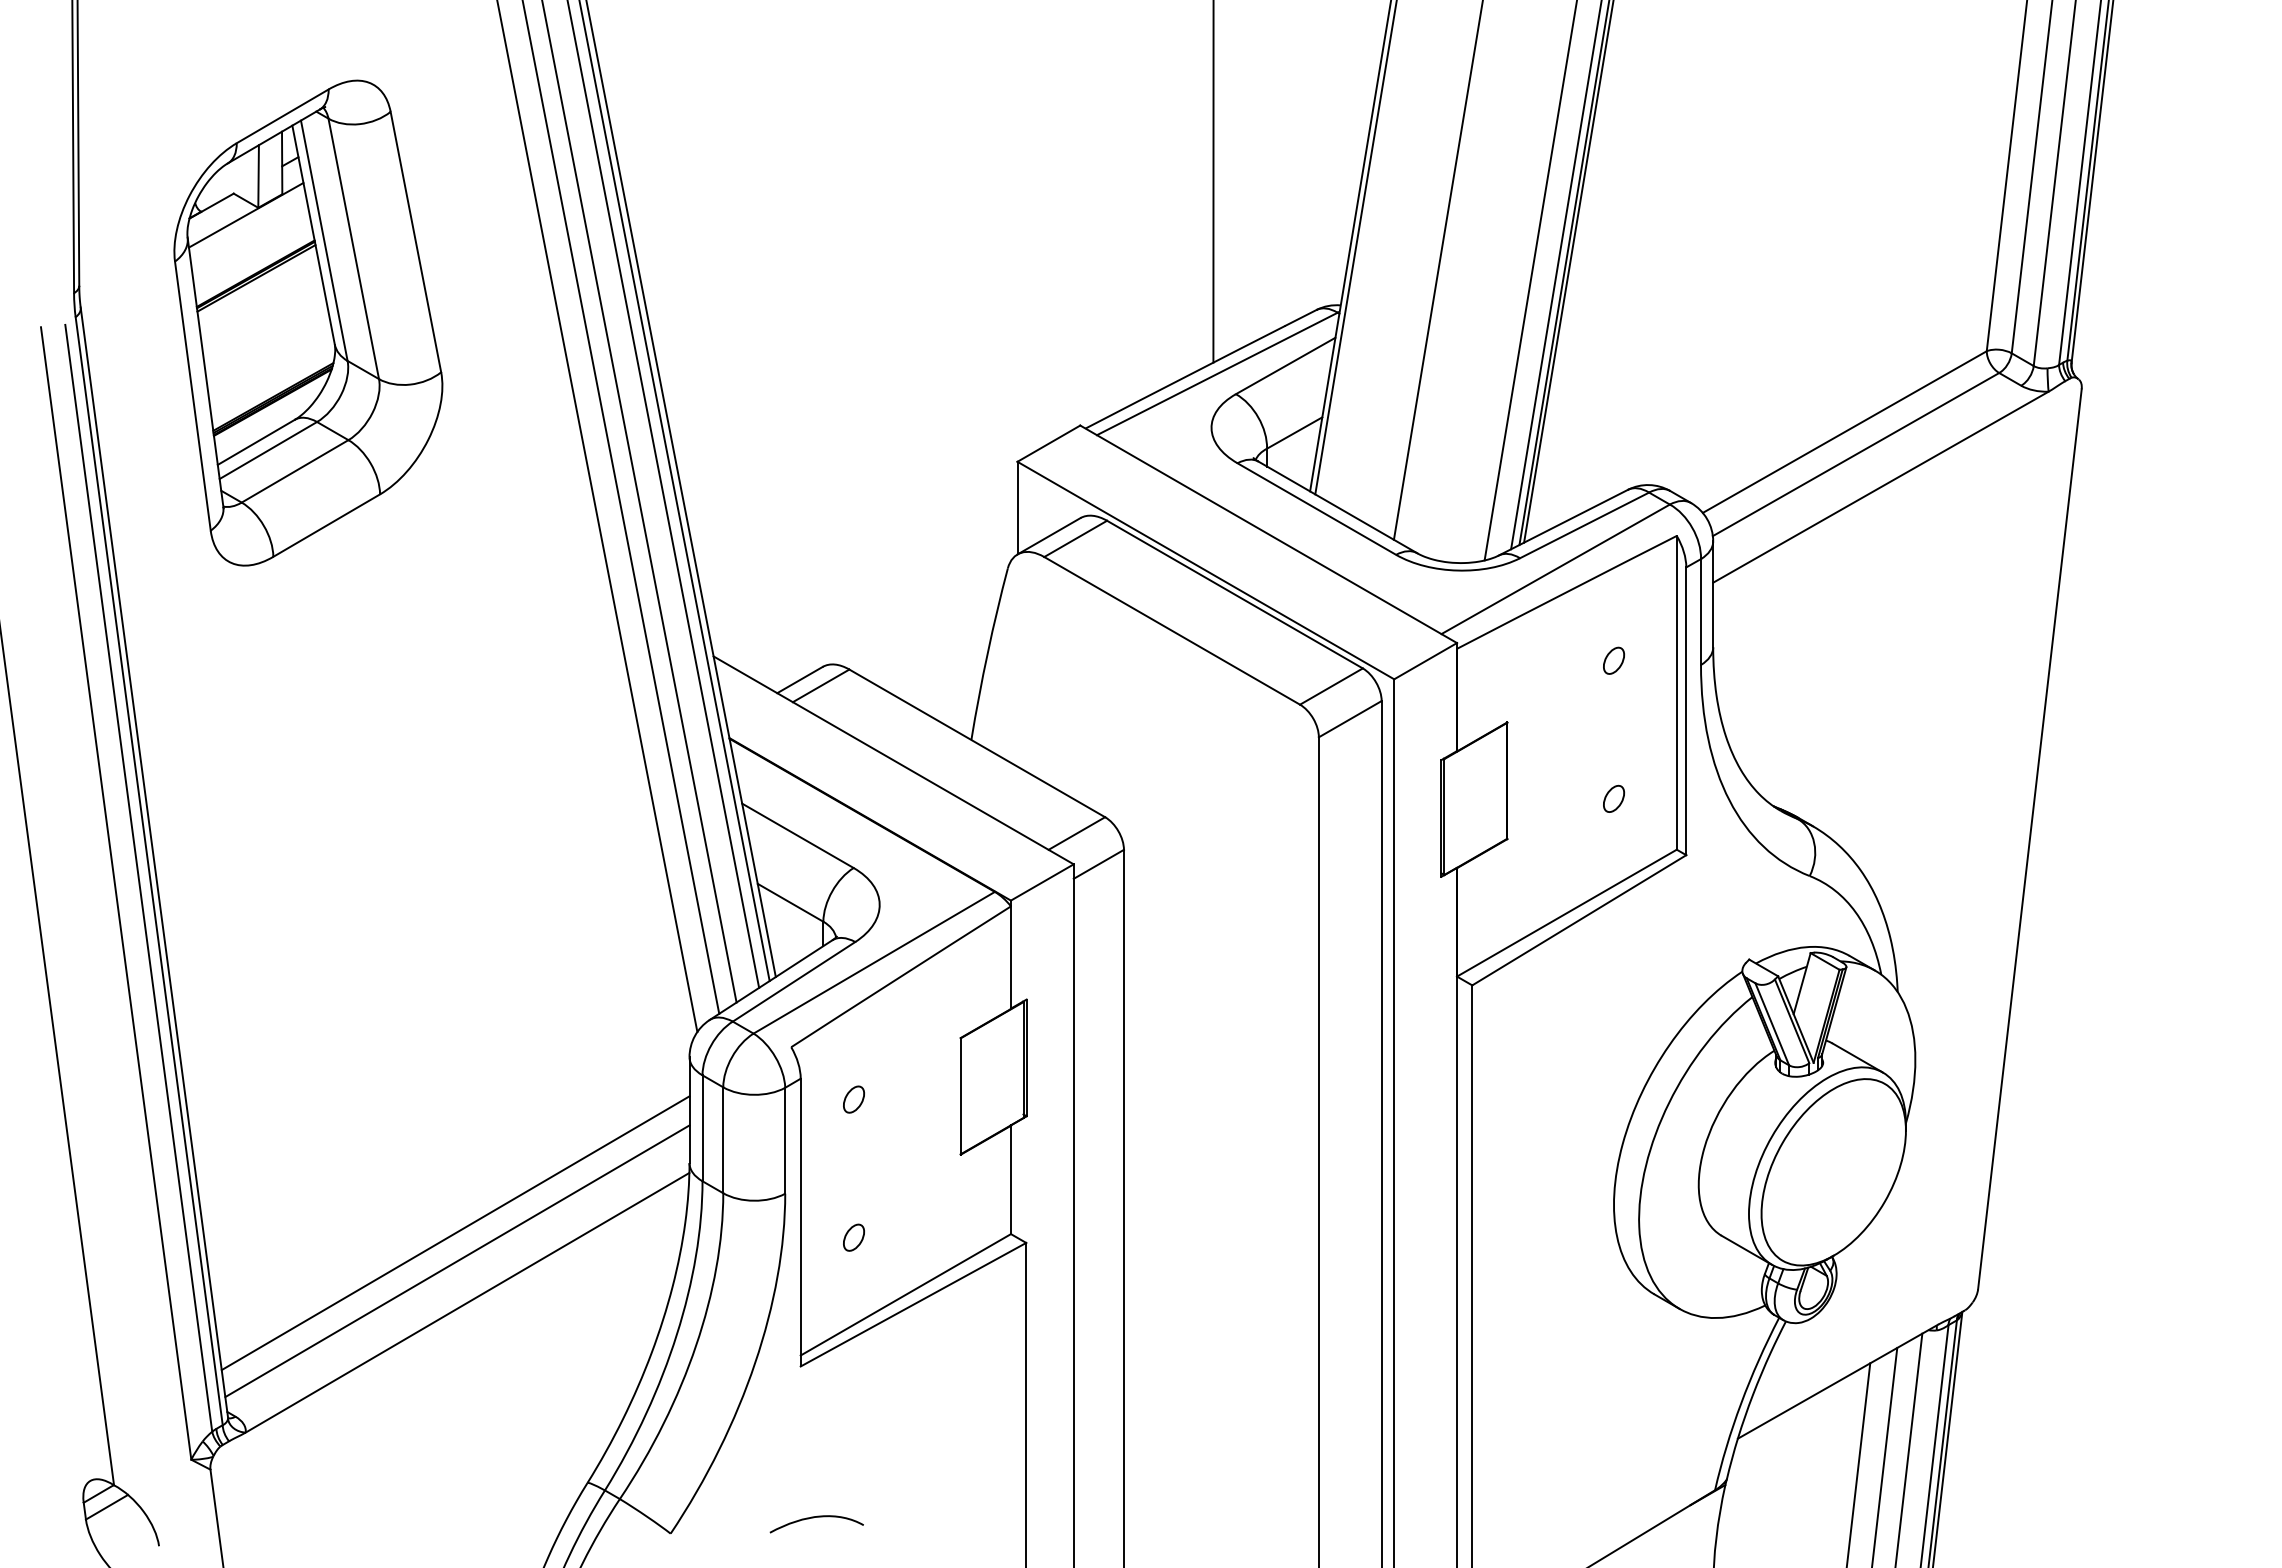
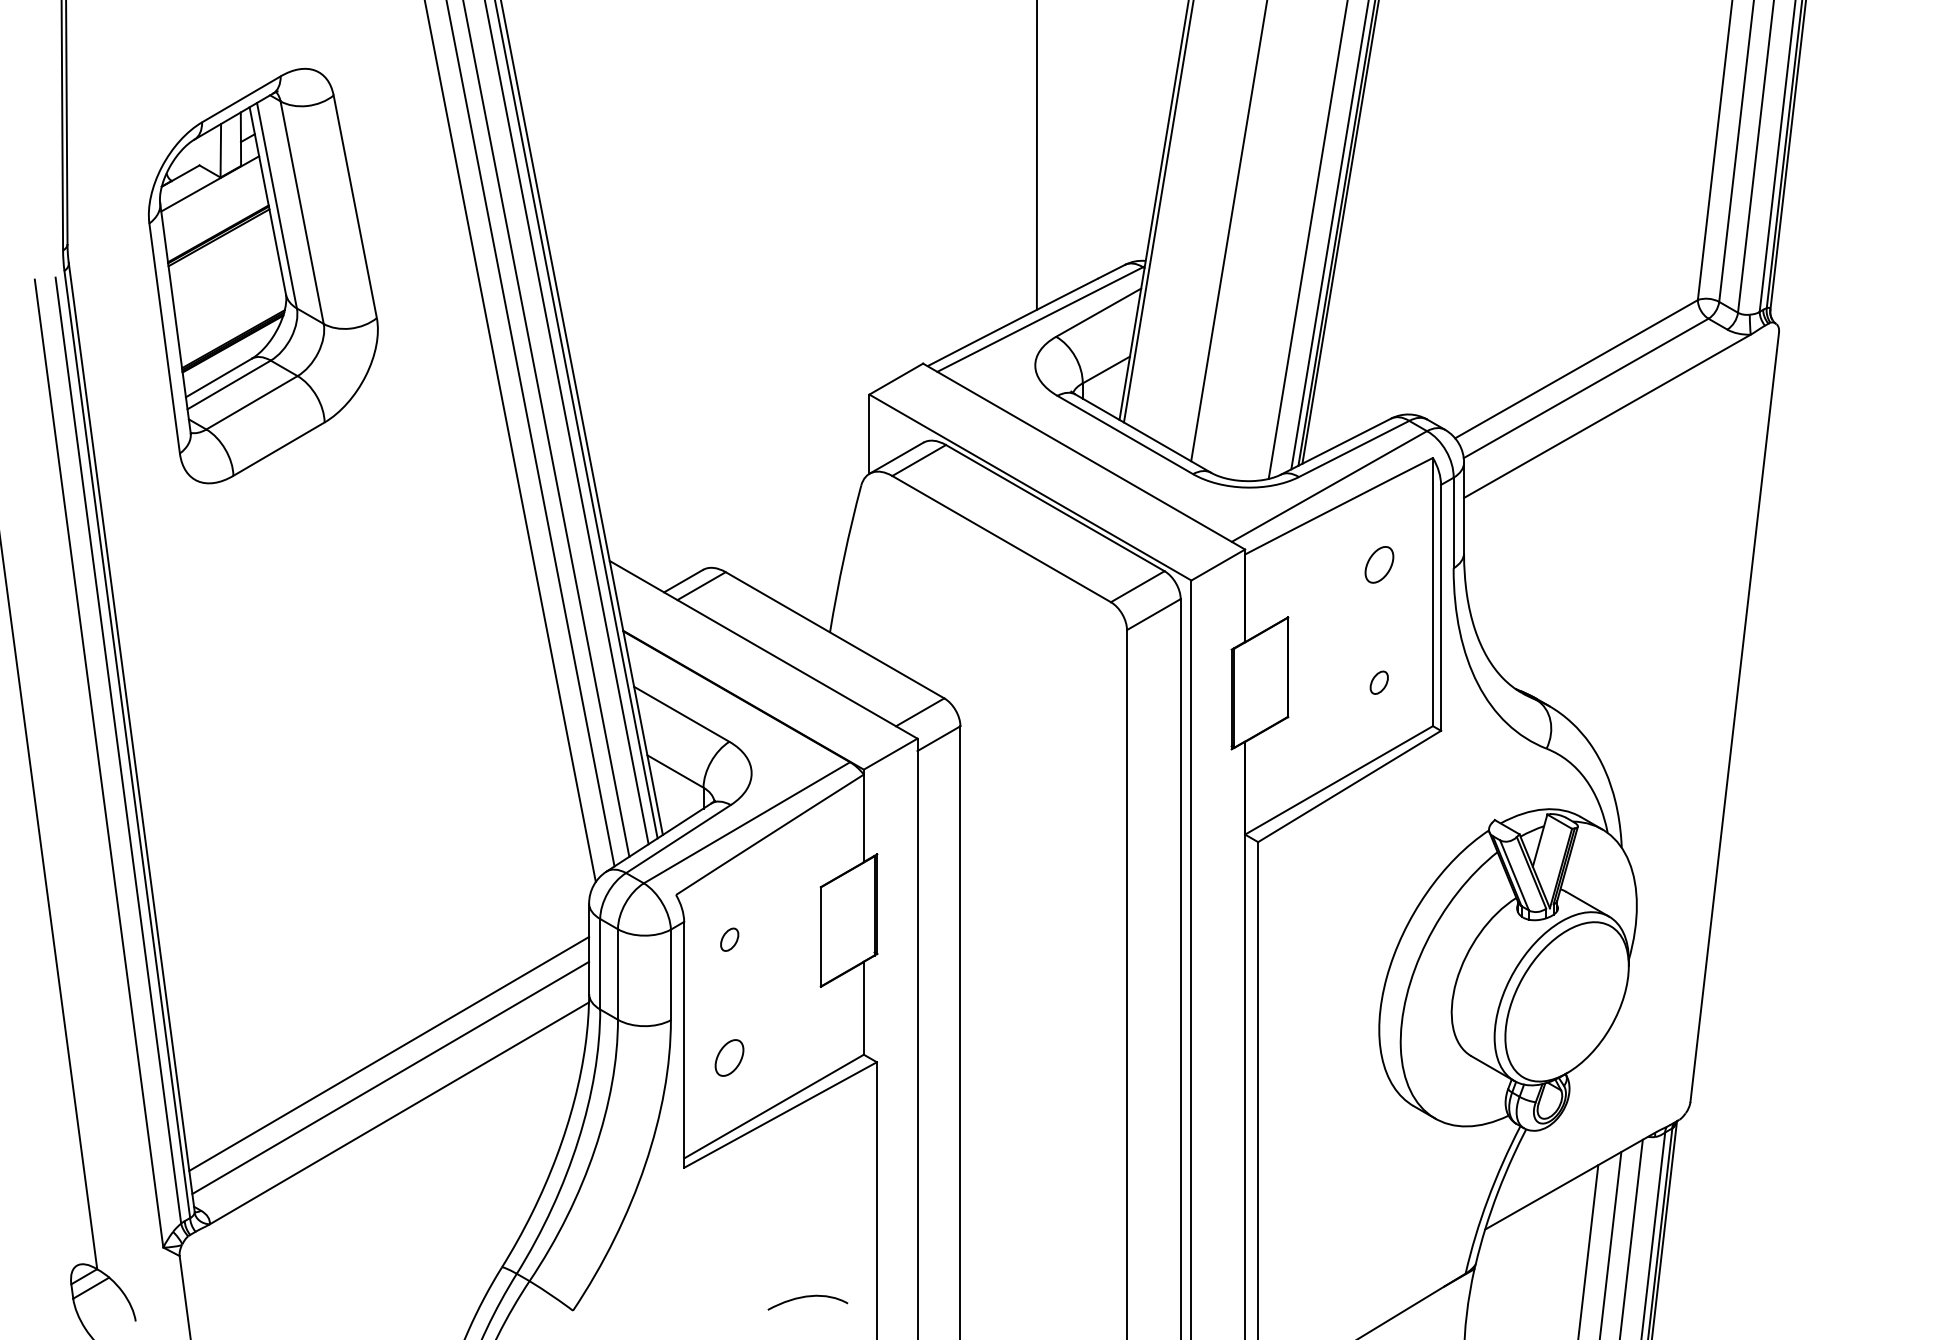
part: (1613, 660) -> (1378, 564), size x1.6
part: (853, 1237) -> (729, 1057), size x1.6
curve: (816, 1518) -> (807, 1297), moved

